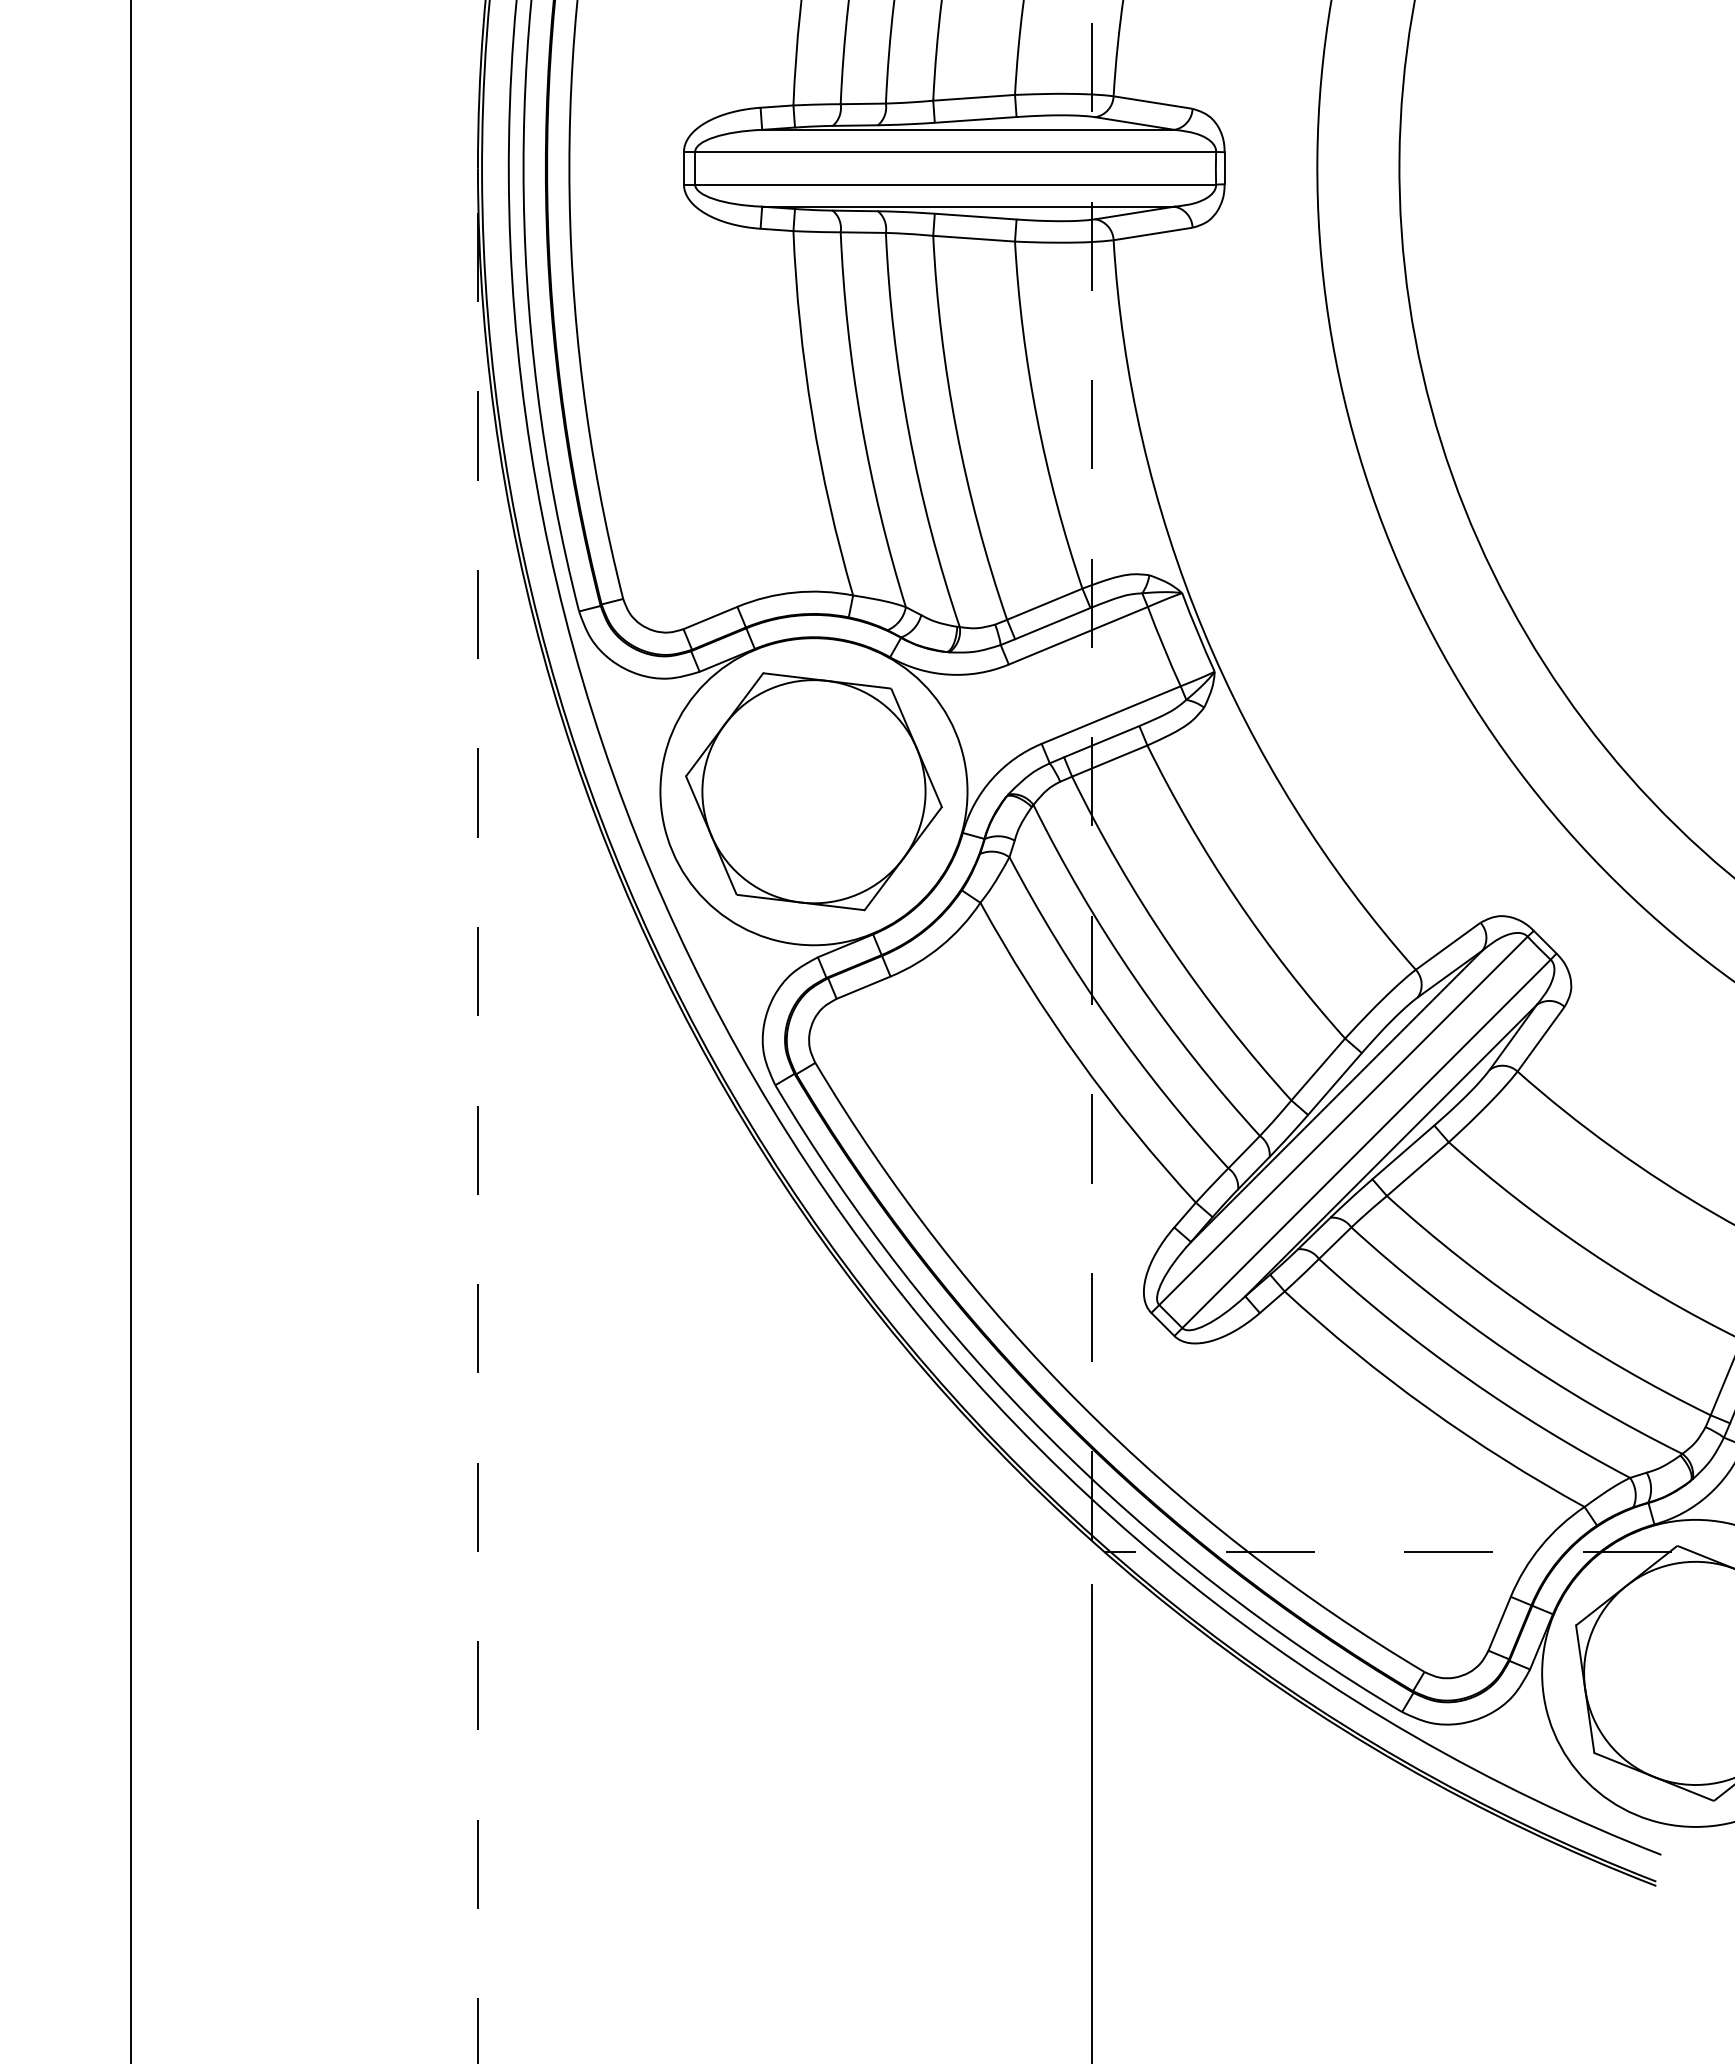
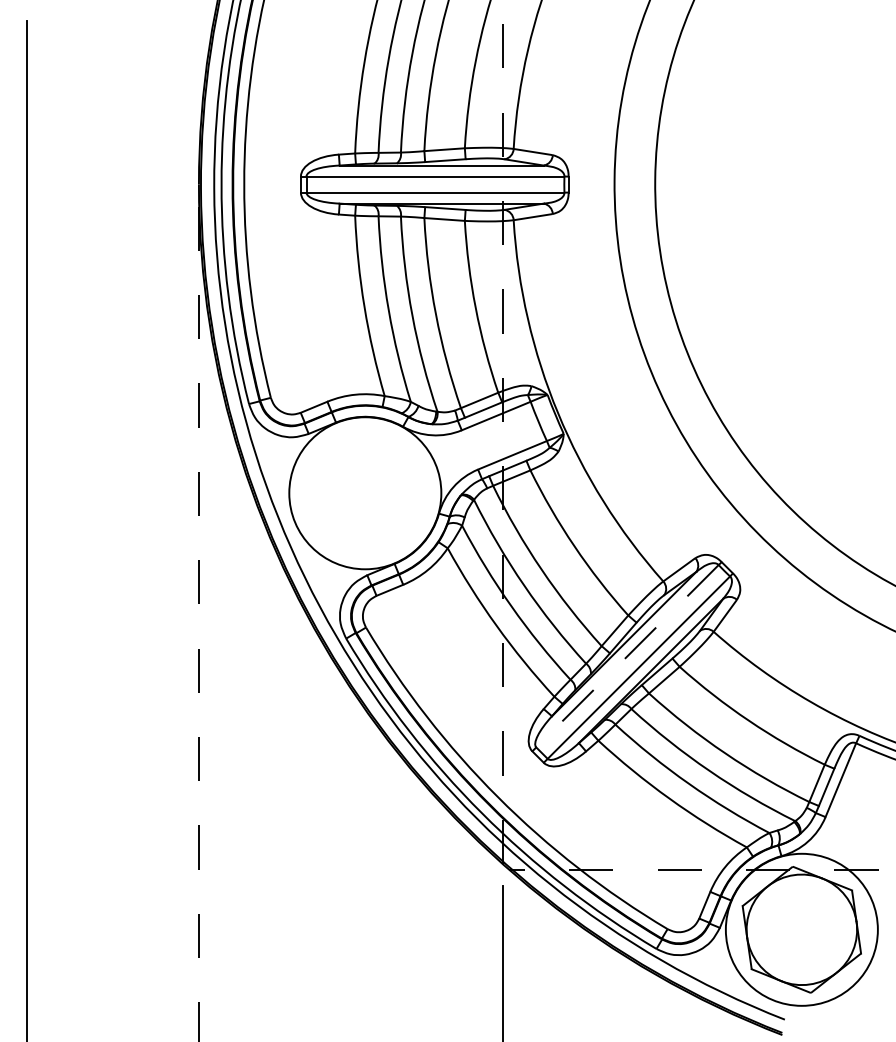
part: (814, 790) -> (365, 492), removed
line: (1343, 1121) -> (627, 656), solid -> dashed

